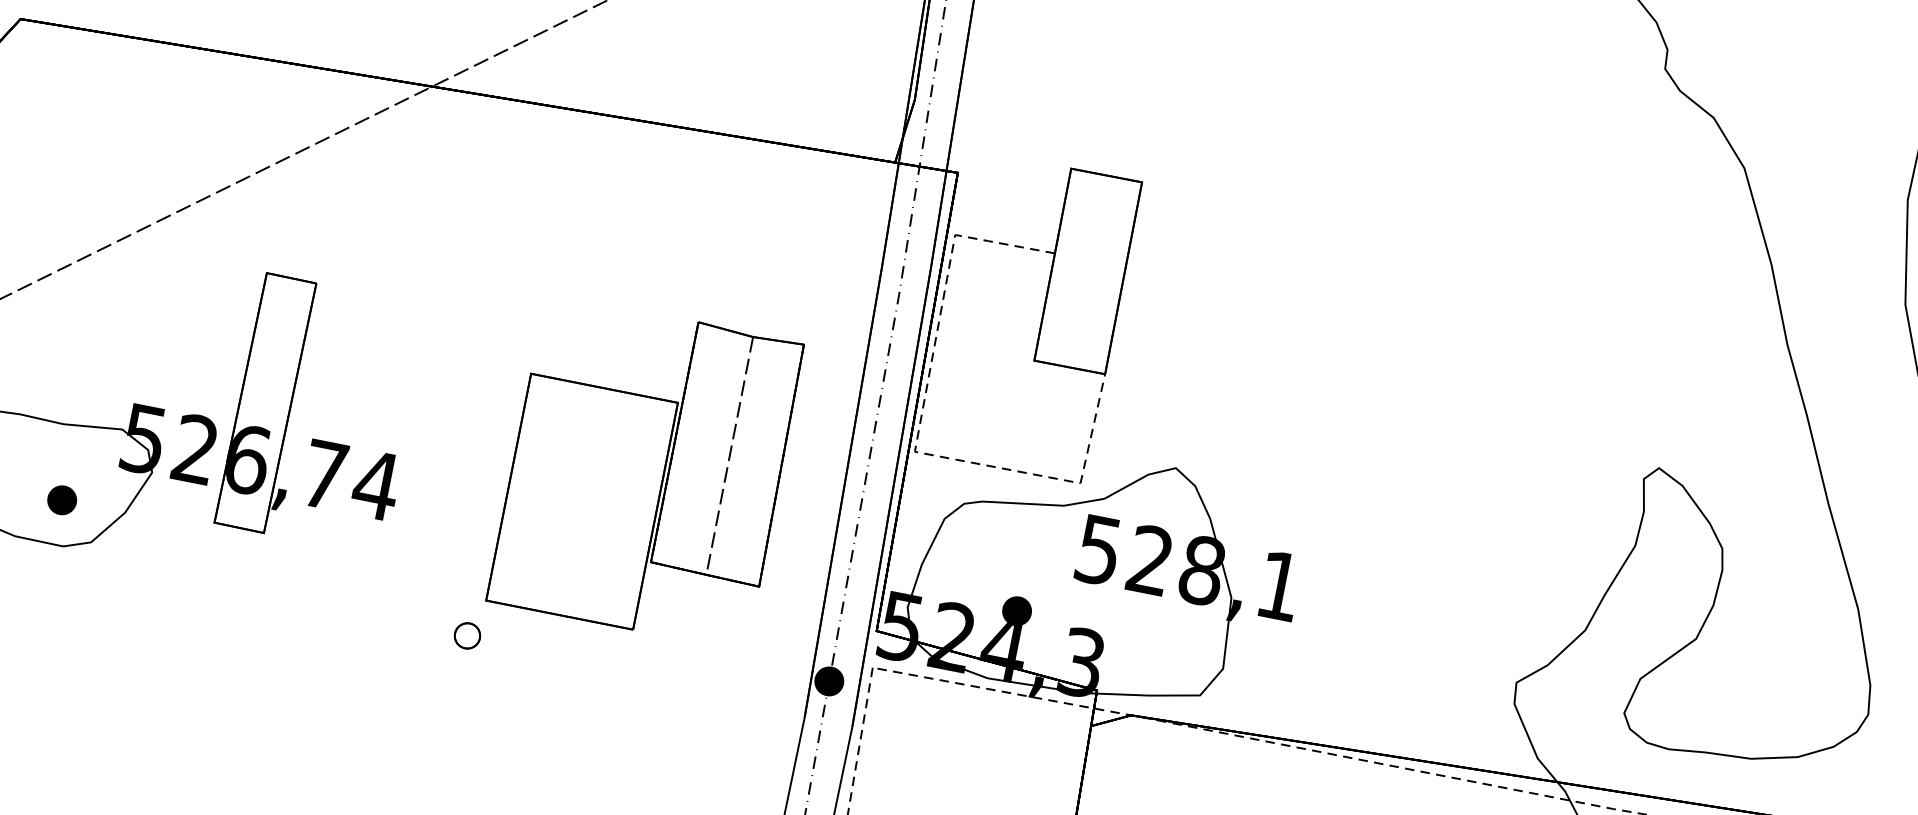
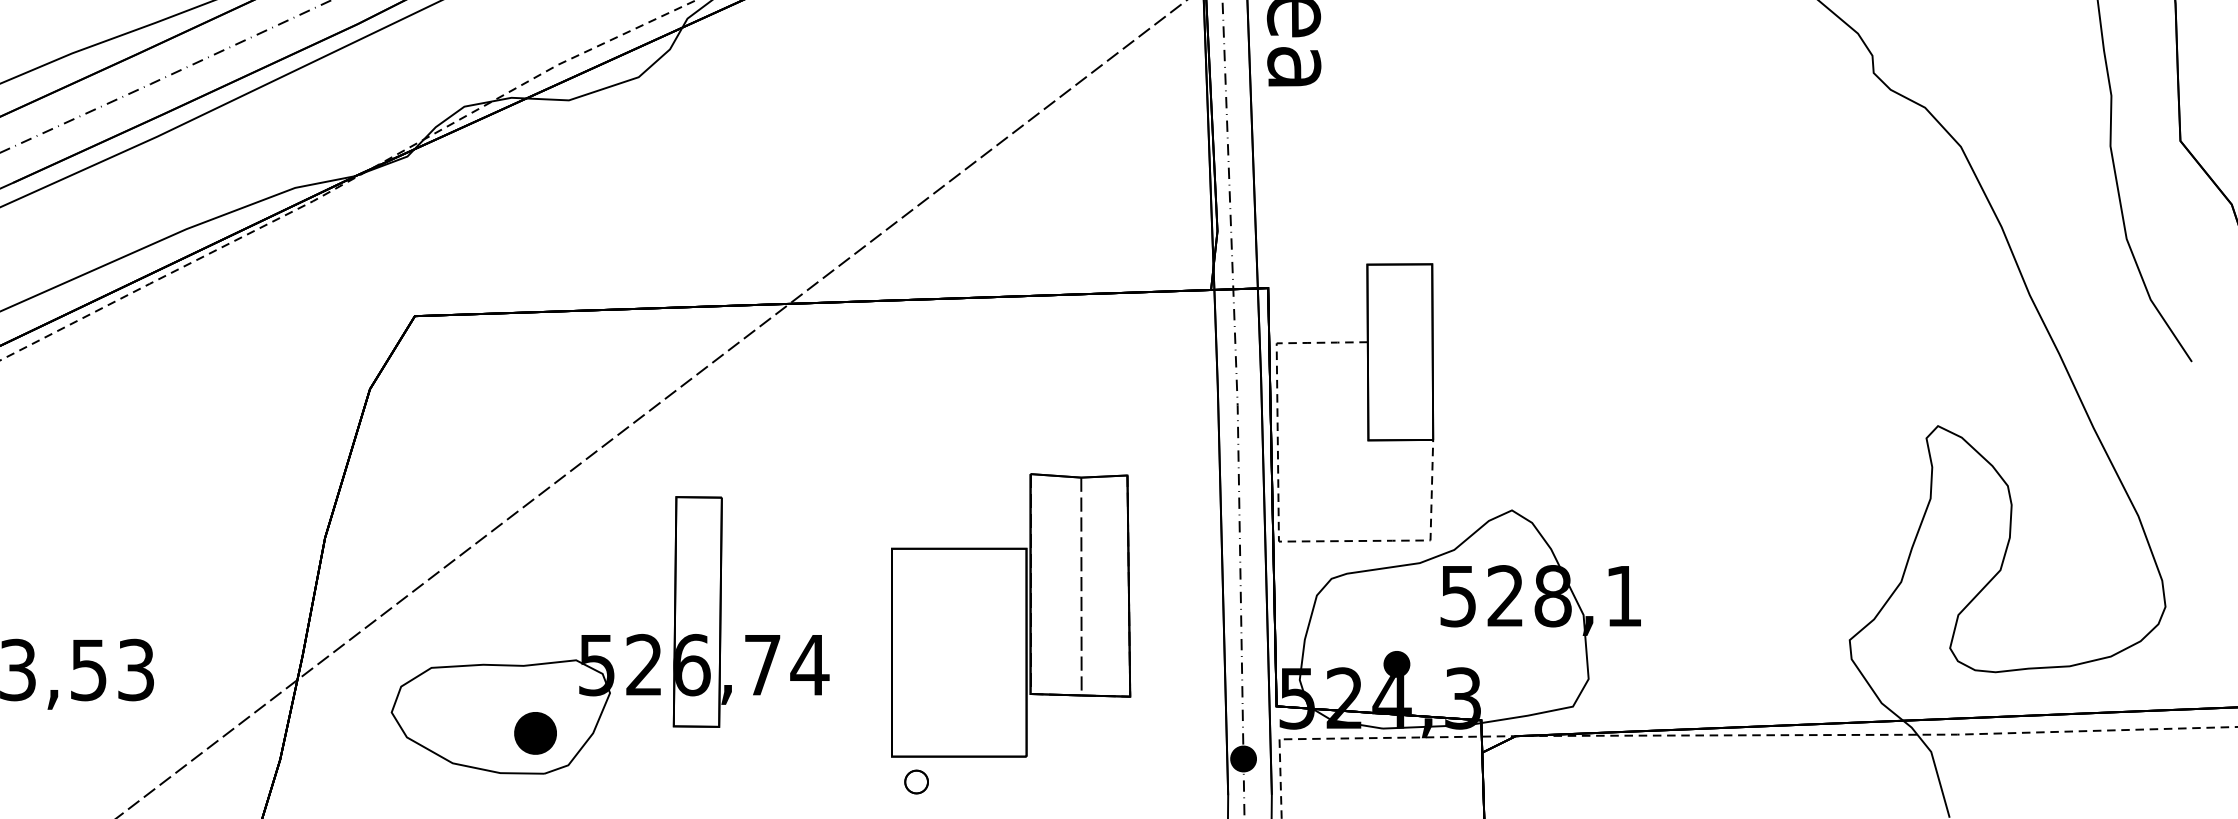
part: (647, 472) -> (1011, 615), moved
part: (62, 499) -> (535, 732), size x1.6

